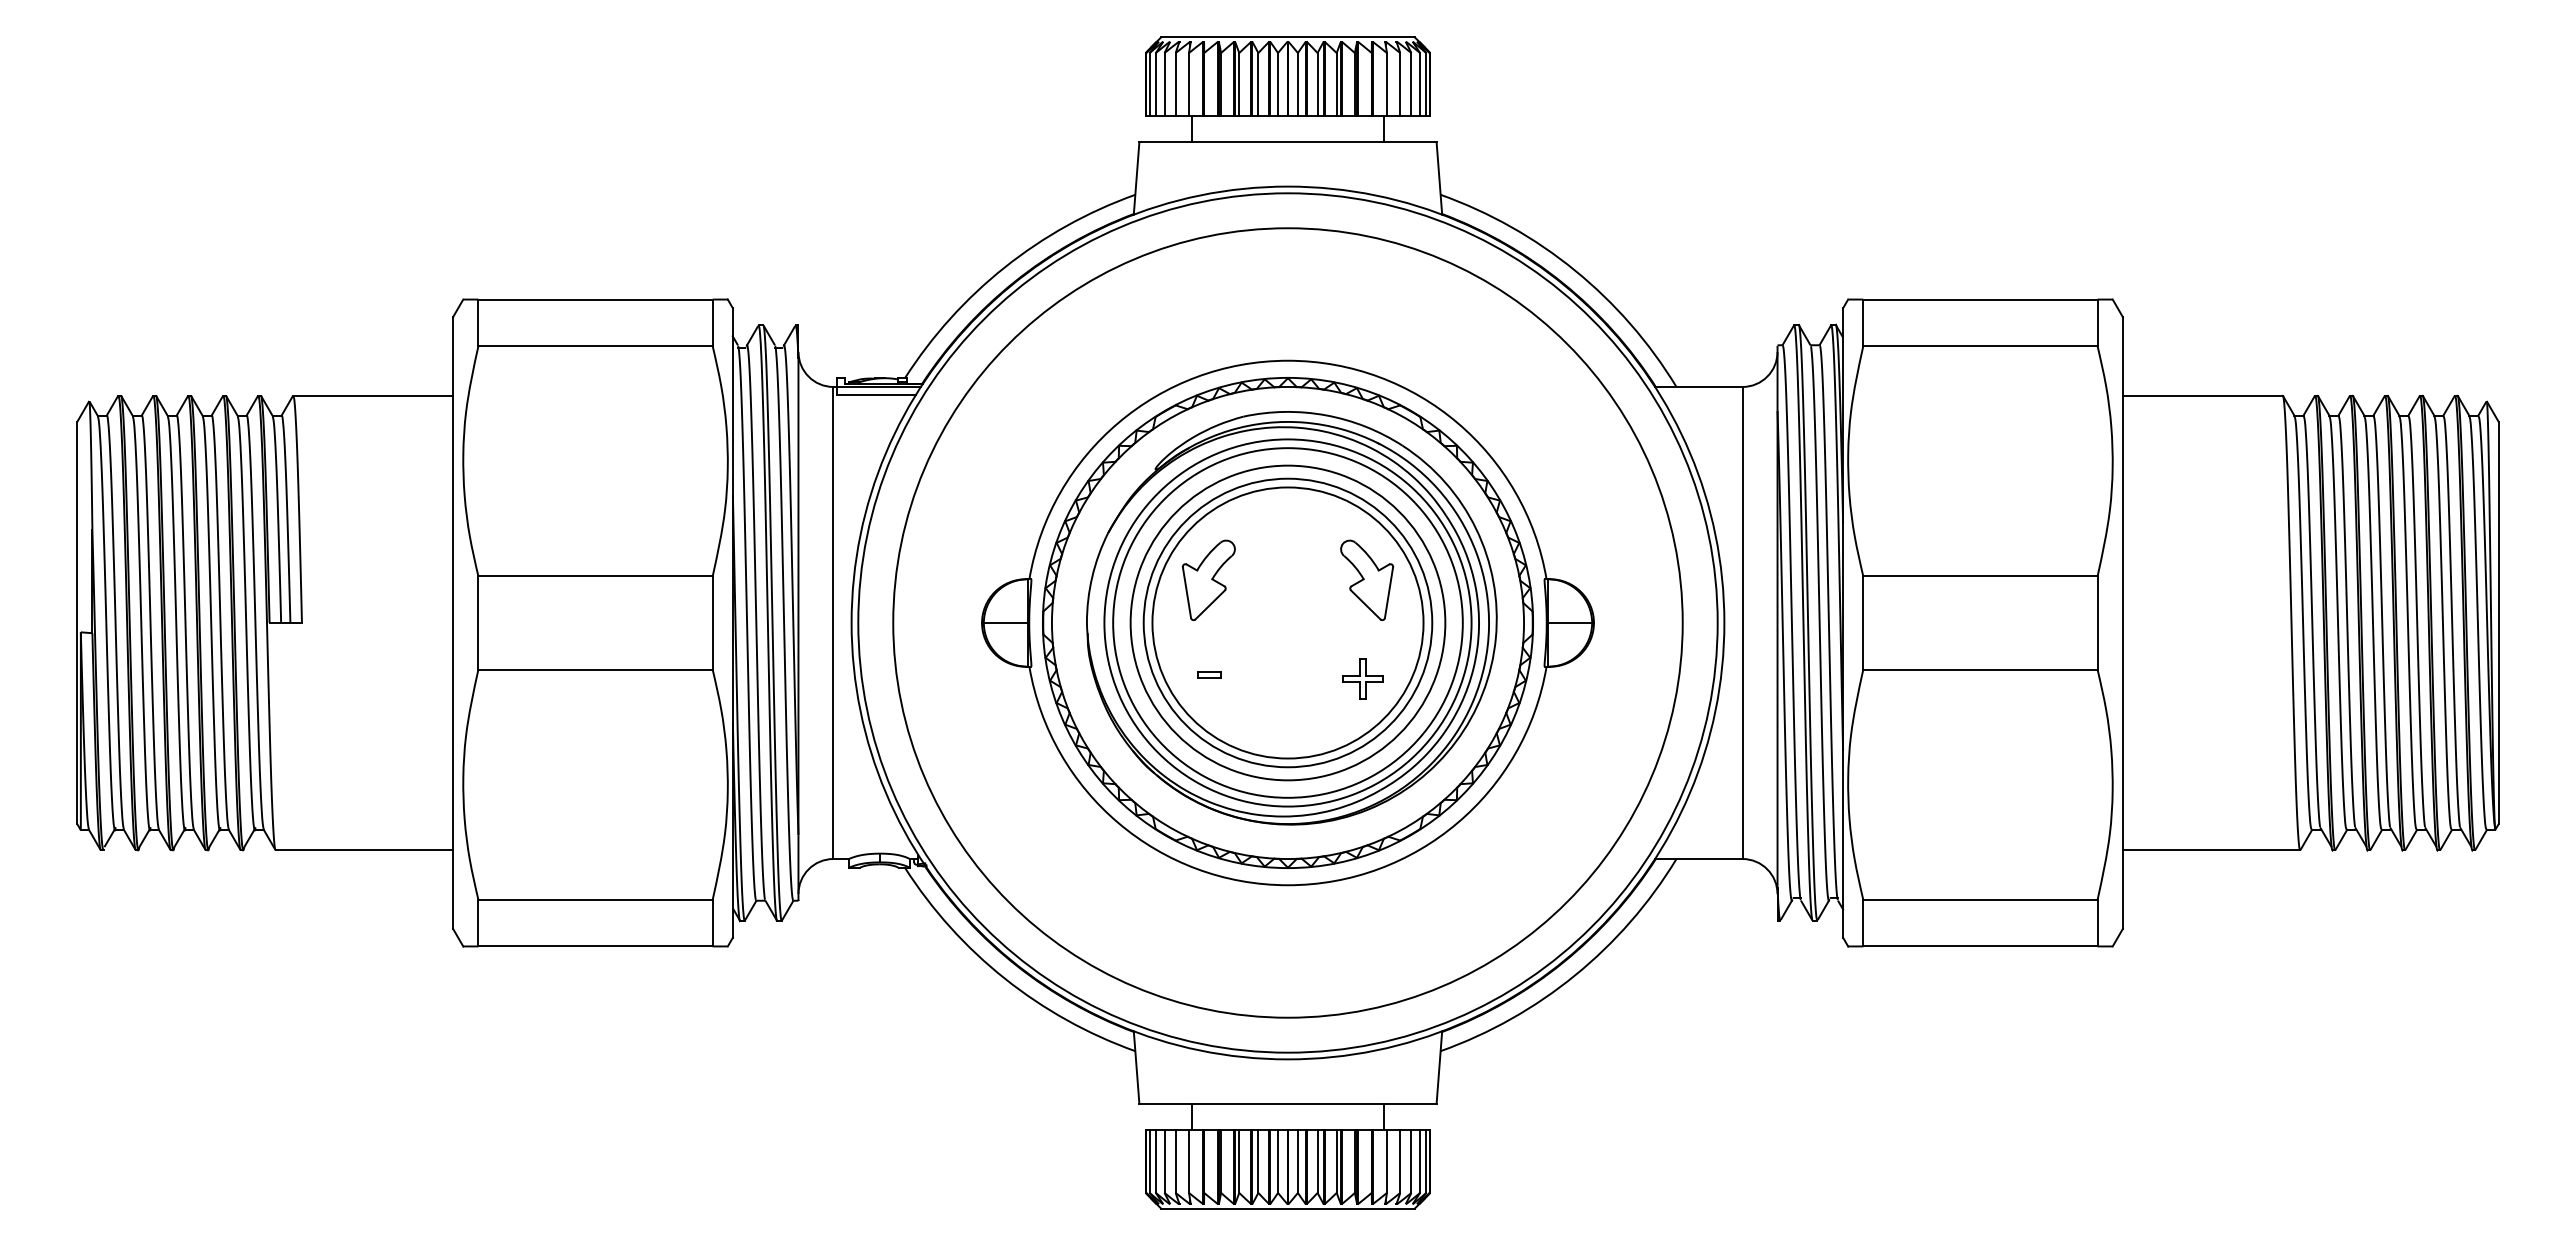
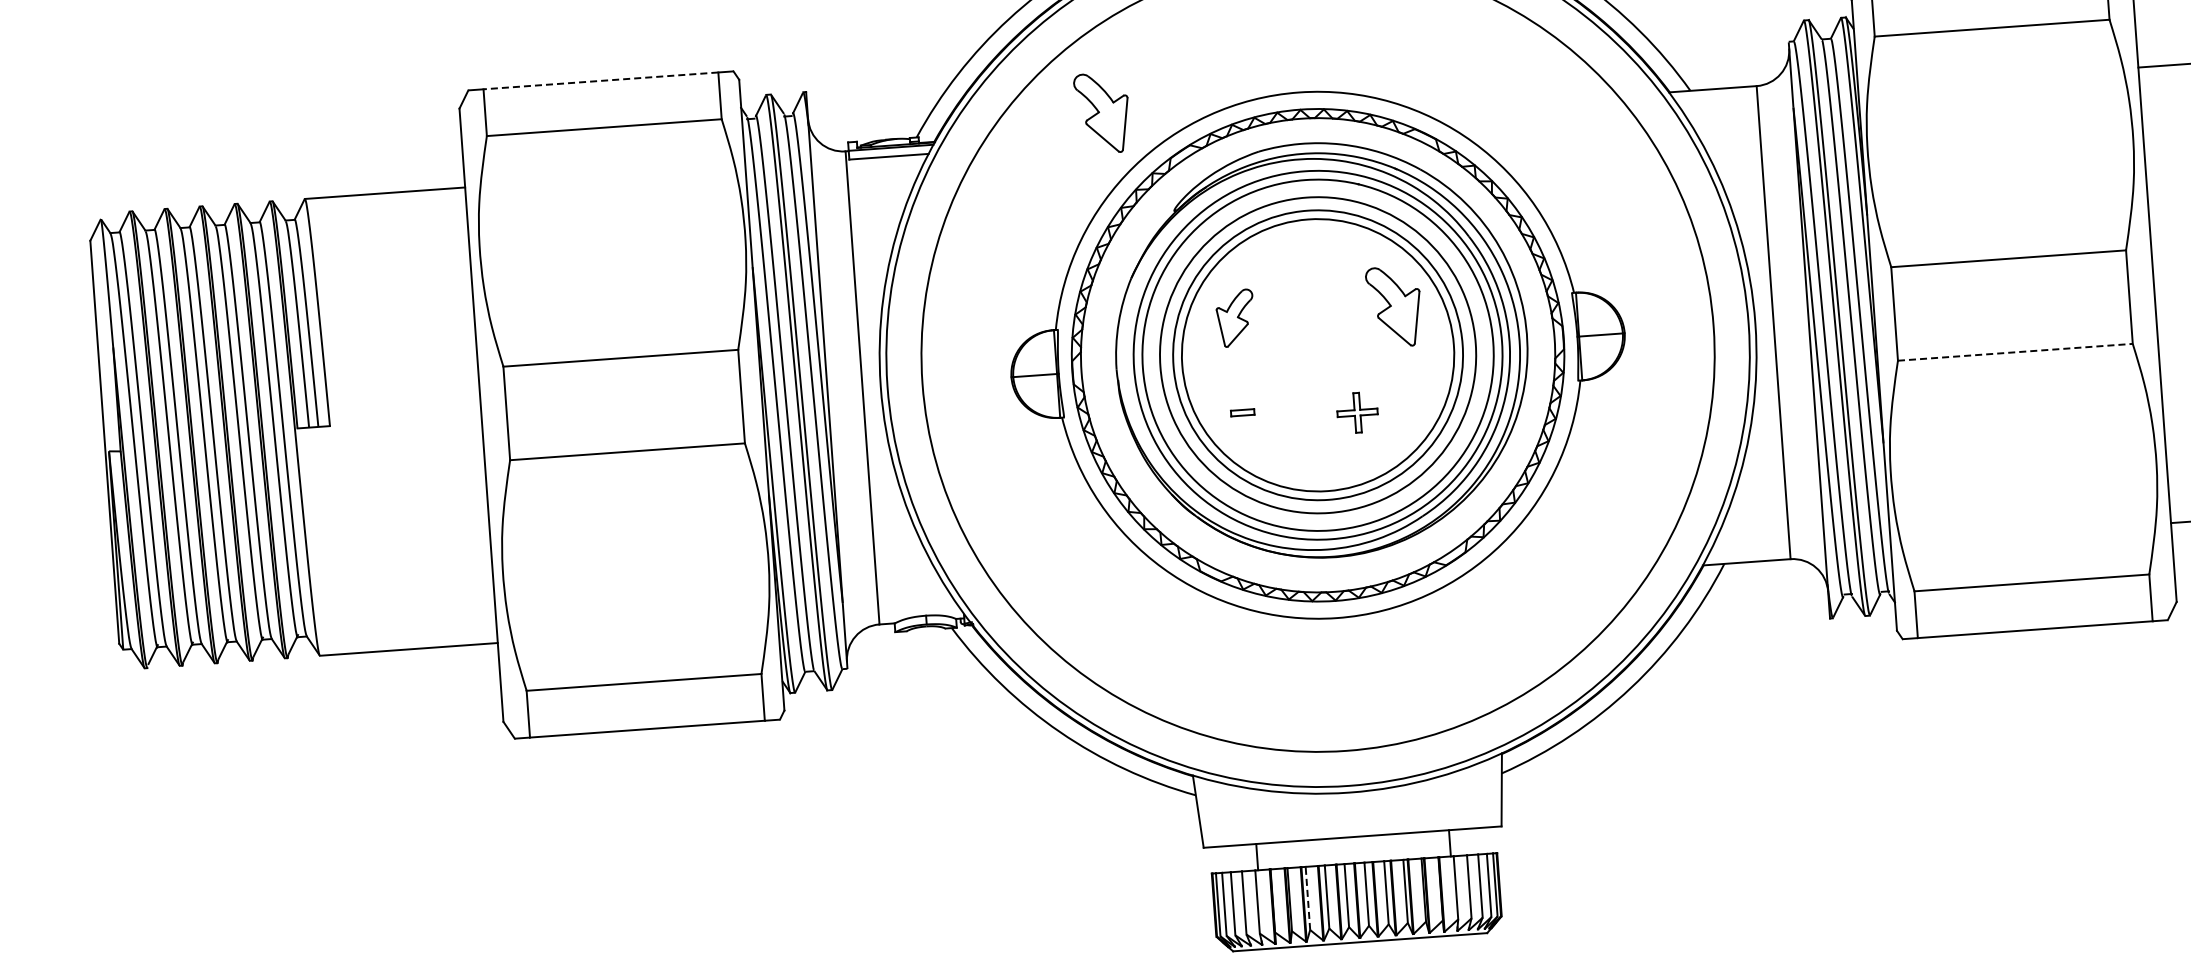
line: (595, 299) -> (600, 80), solid -> dashed
part: (1091, 367) -> (1102, 113), added
part: (1208, 580) -> (1235, 318), size x0.7
line: (1980, 669) -> (2015, 352), solid -> dashed
part: (1362, 678) -> (1356, 412), moved
line: (1239, 1160) -> (1308, 897), solid -> dashed

